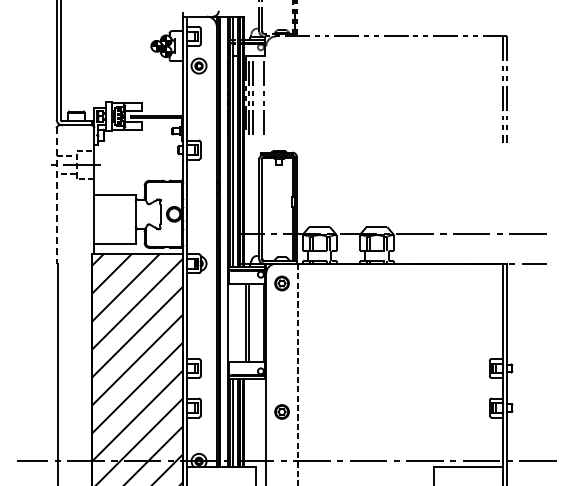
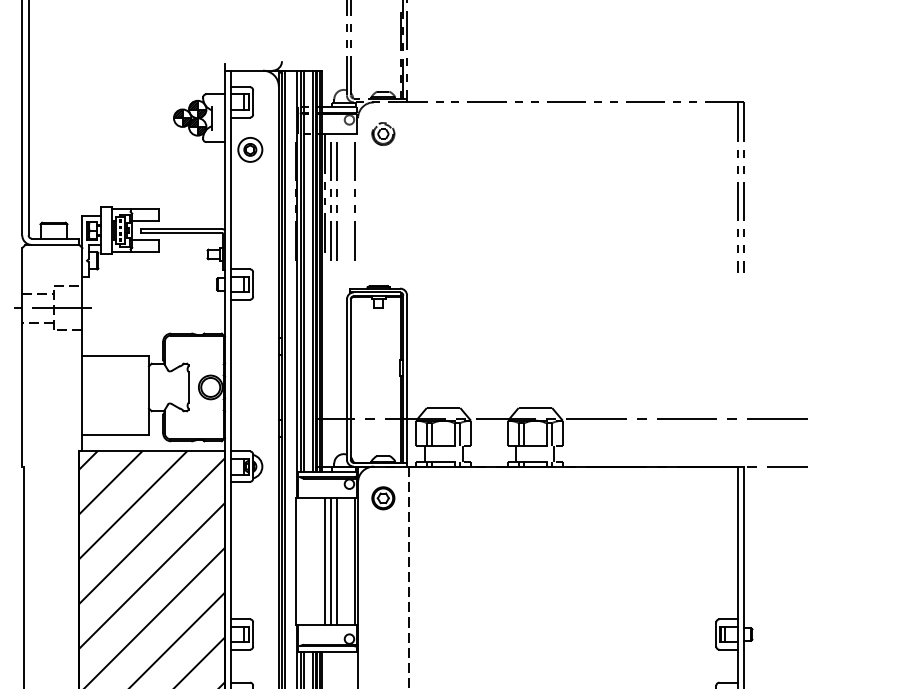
part: (281, 55) -> (382, 132), added
line: (56, 196) -> (21, 358), dashed -> solid
line: (253, 322) -> (337, 560), added

